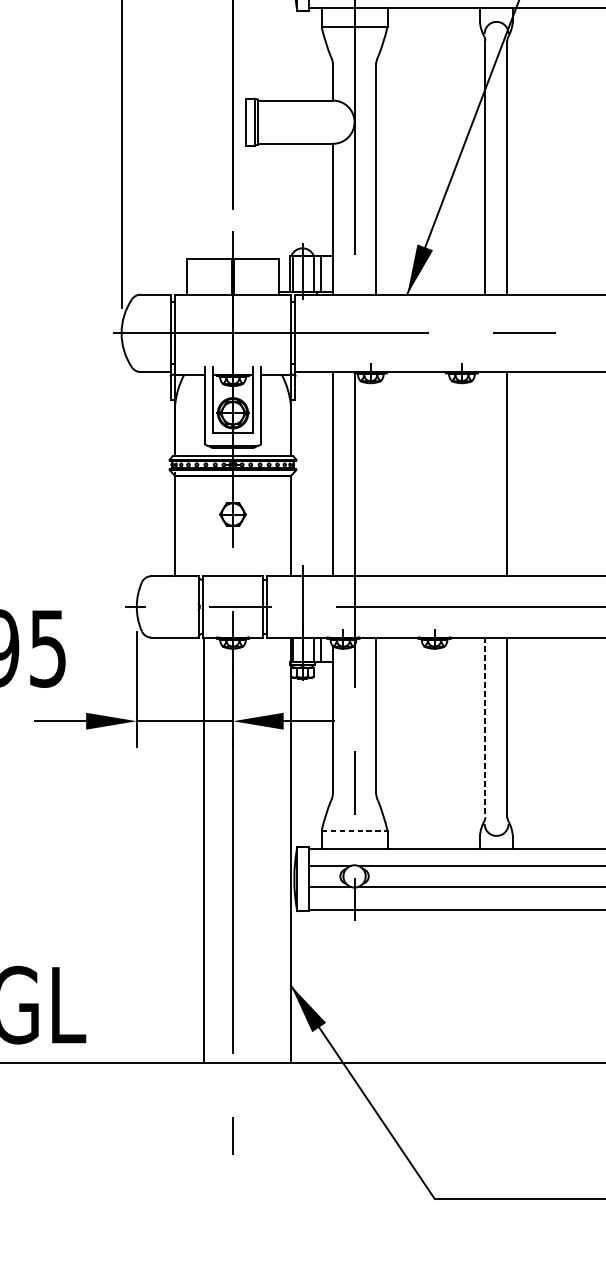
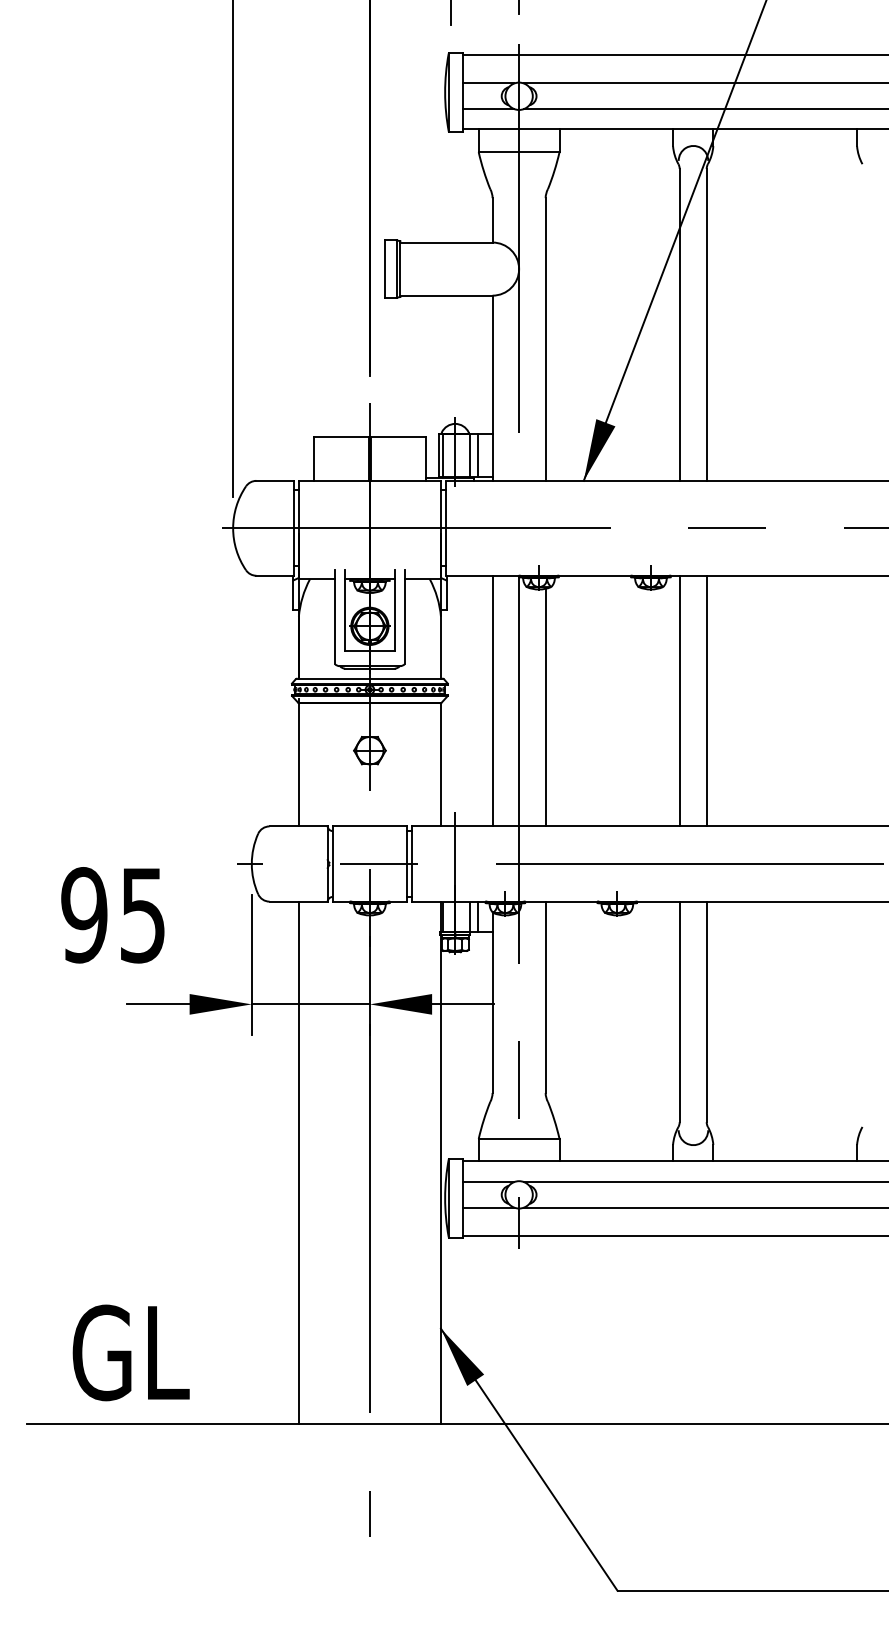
line: (485, 473) -> (679, 700), added
line: (376, 479) -> (545, 707), added
line: (485, 727) -> (679, 1012), dashed -> solid
line: (354, 830) -> (519, 1138), dashed -> solid
line: (204, 850) -> (298, 1162), moved

